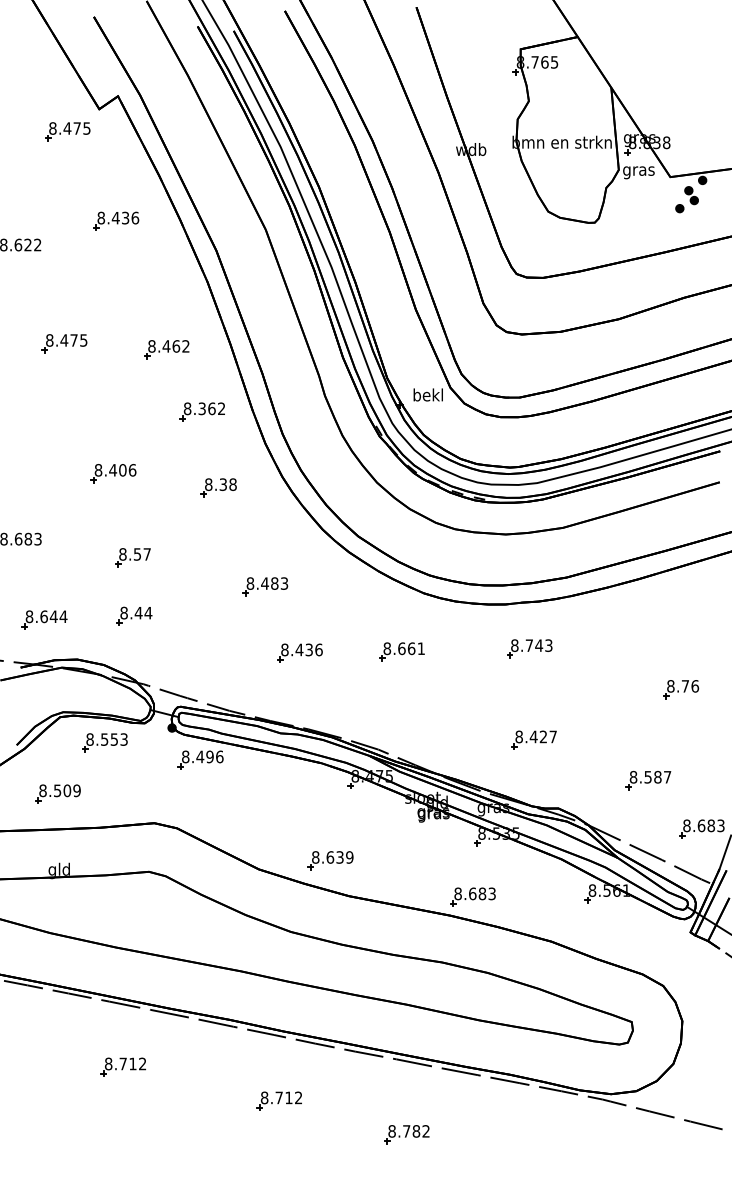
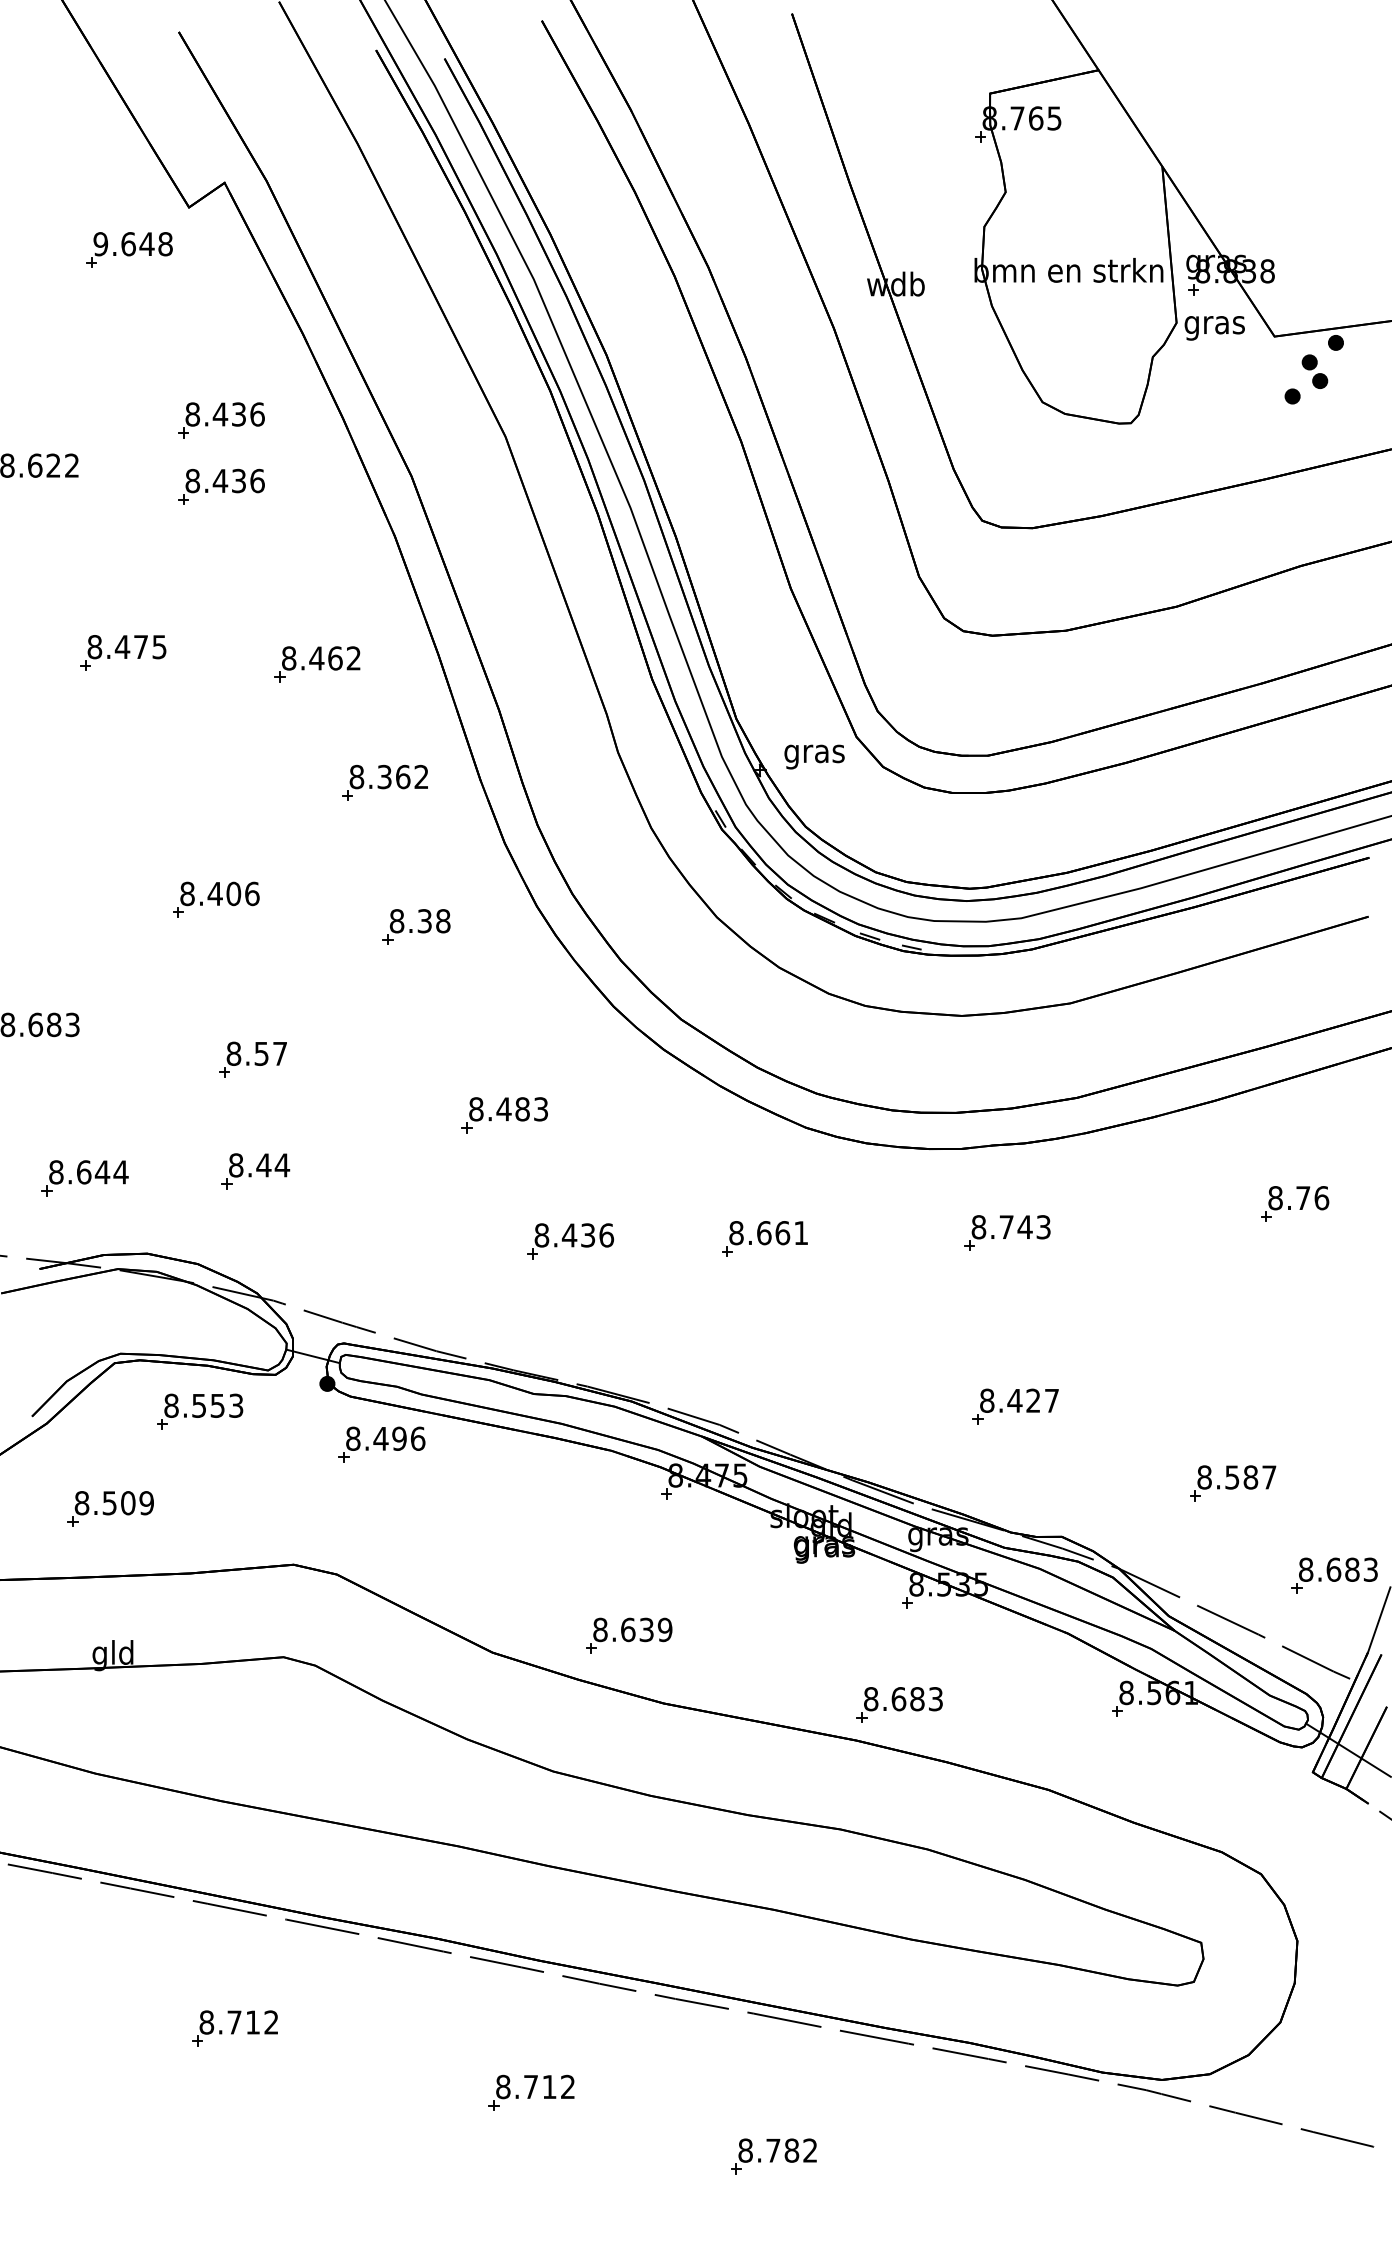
text: (69, 128) -> (132, 244), 8.475 -> 9.648
part: (116, 255) -> (221, 485), added
text: (428, 396) -> (814, 753), bekl -> gras
part: (681, 689) -> (1295, 1204), moved

